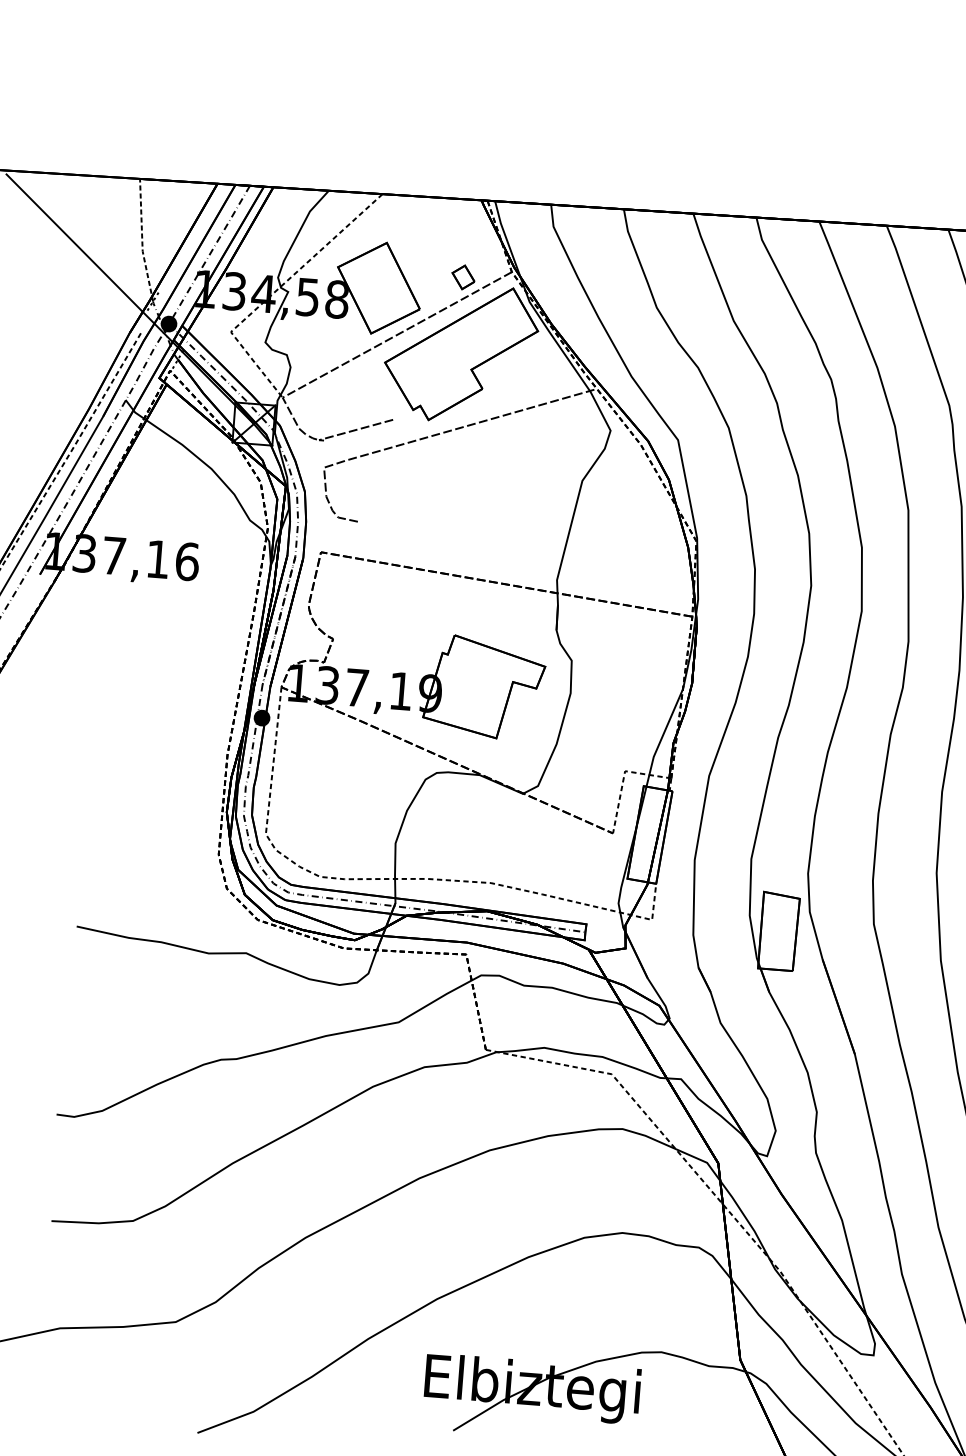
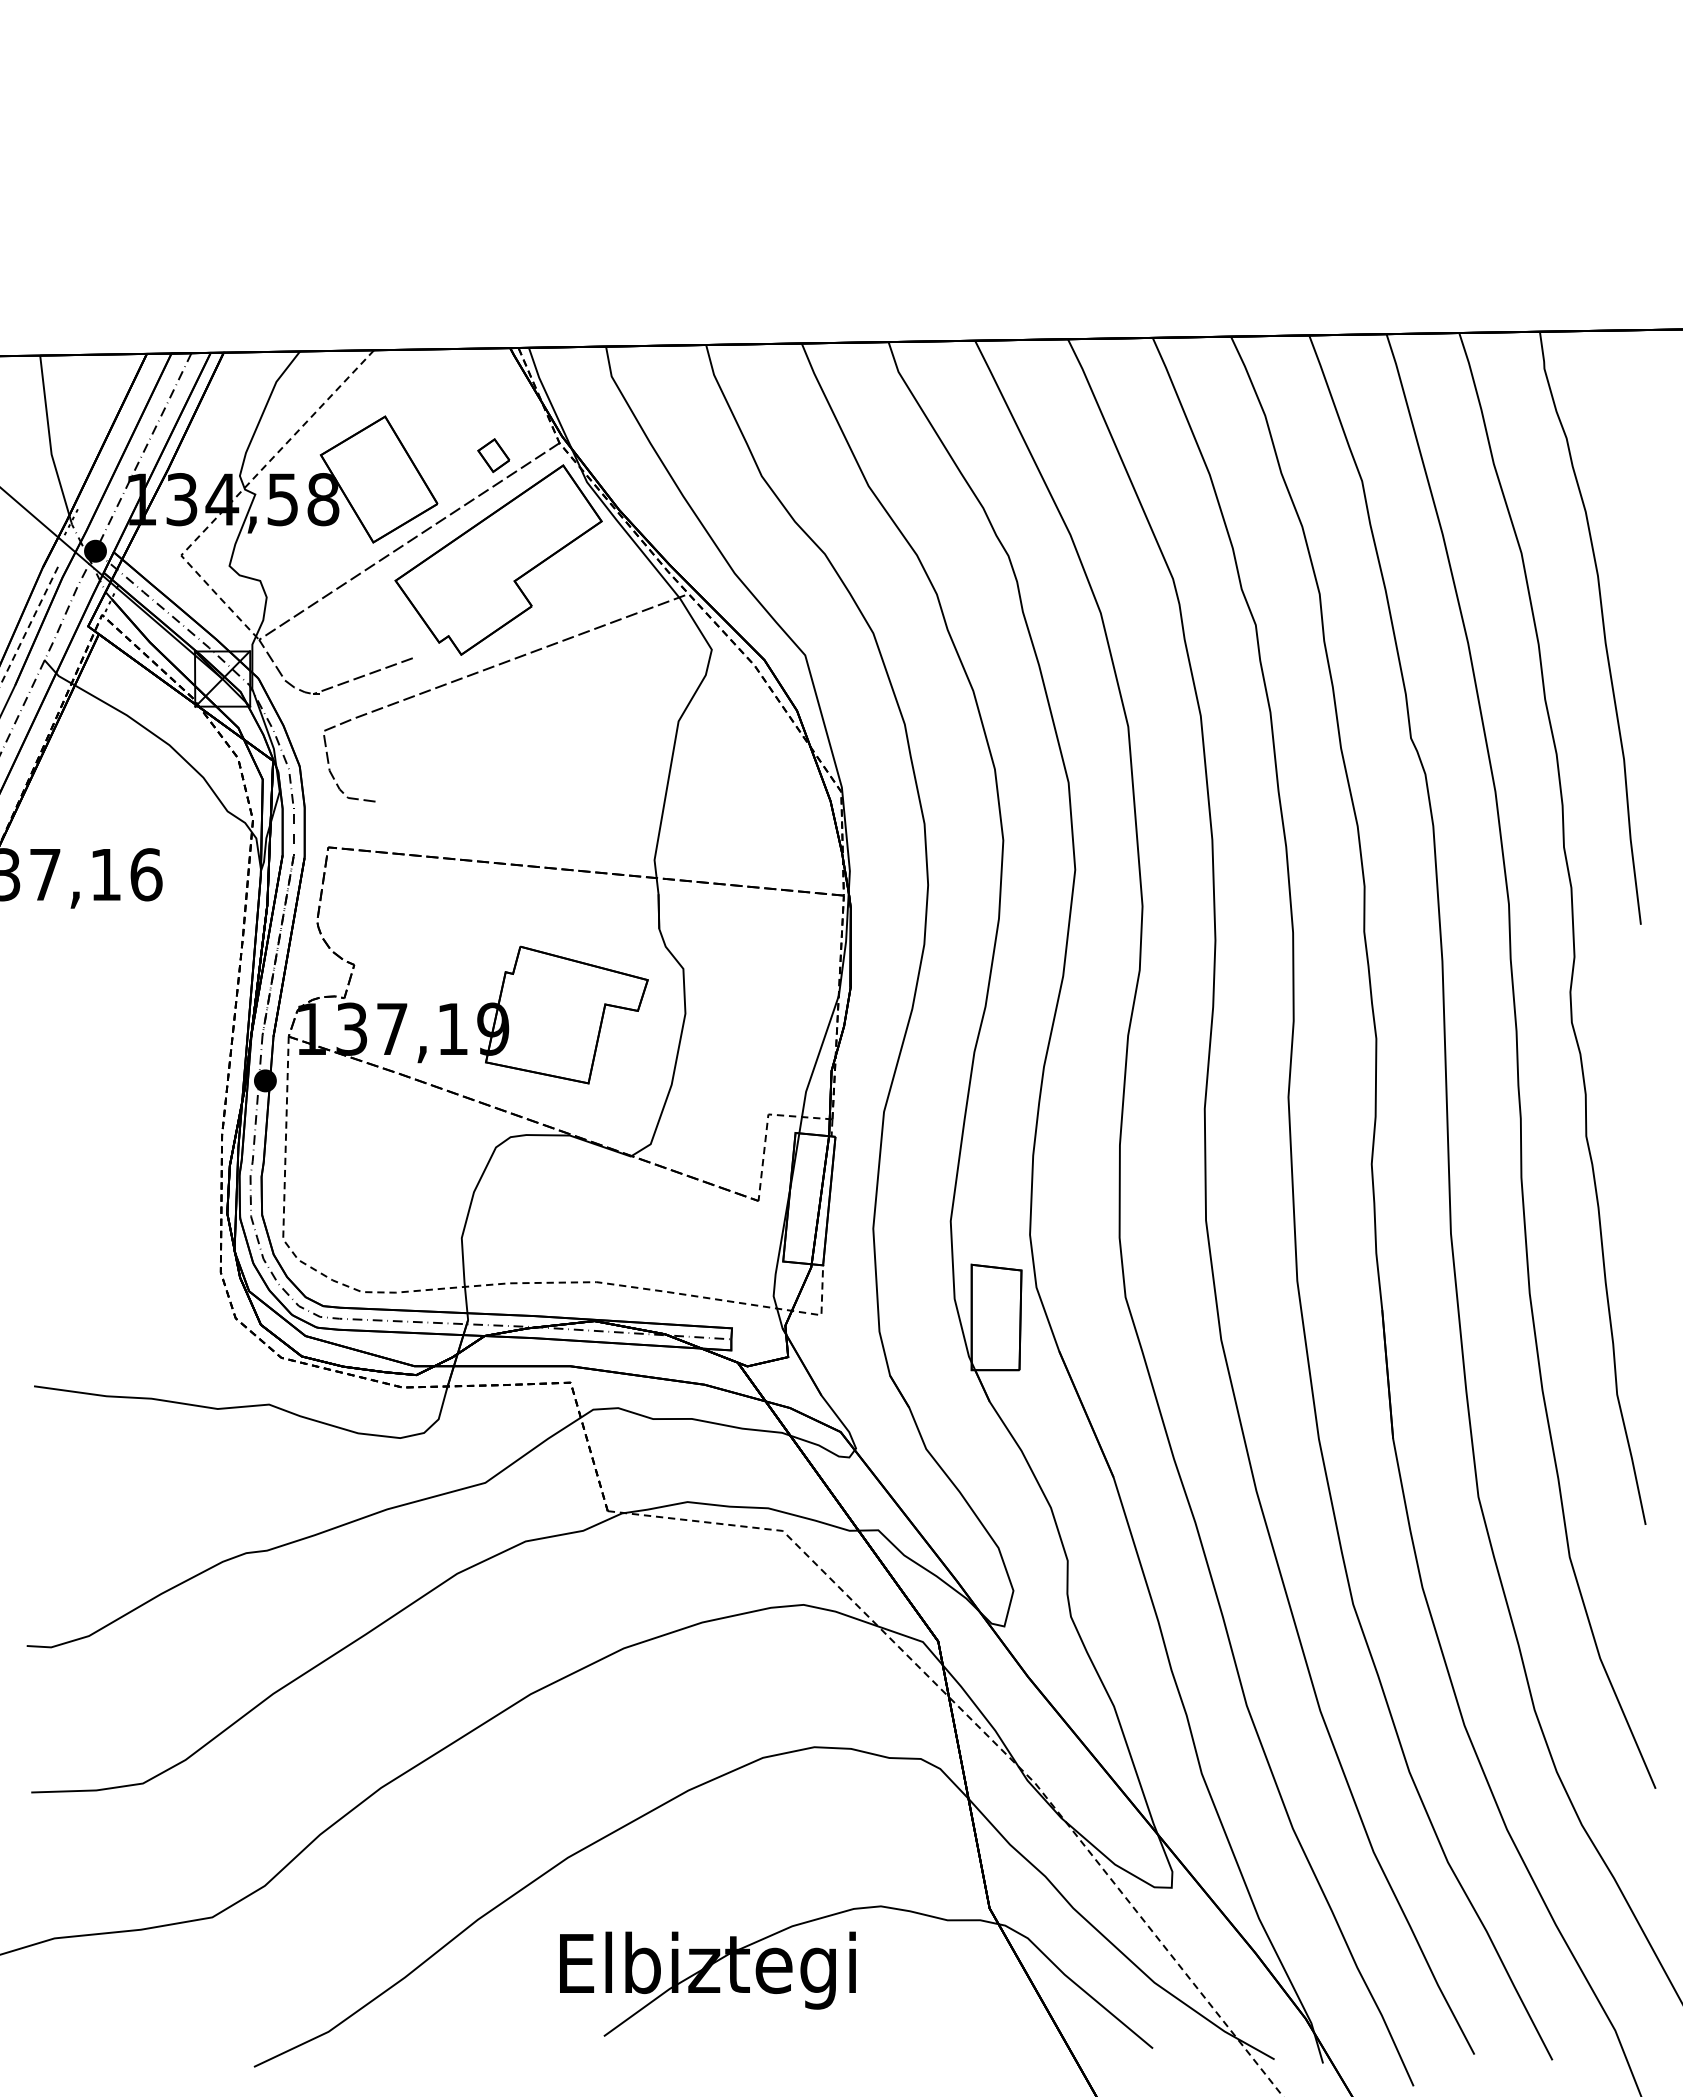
line: (142, 241) -> (50, 440), dashed -> solid

